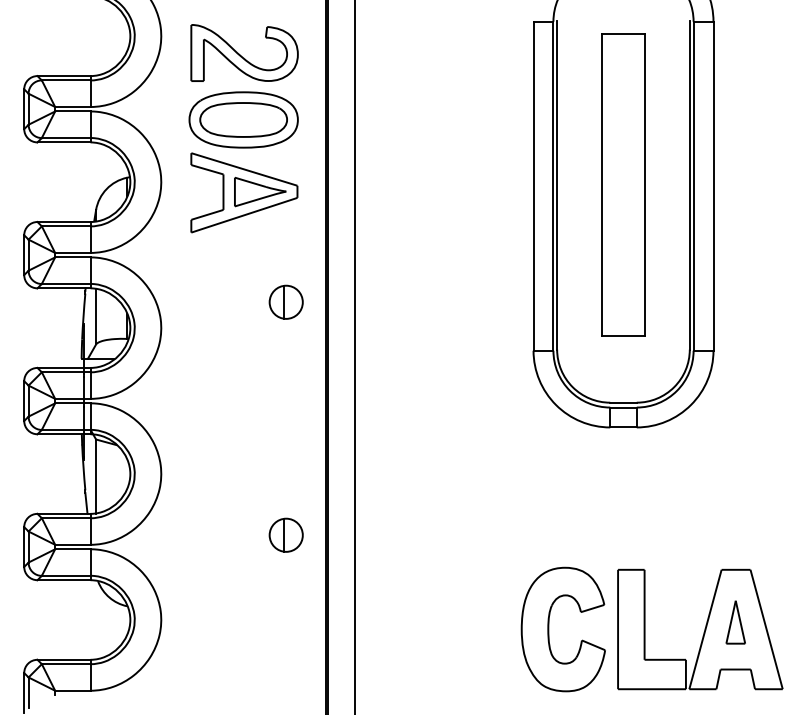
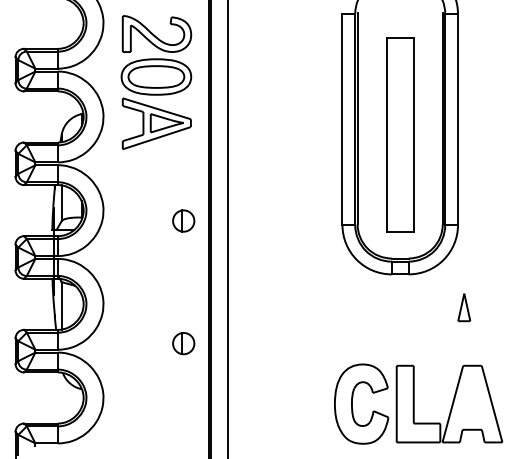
part: (623, 184) -> (400, 134), moved
part: (285, 301) -> (183, 220), moved
part: (736, 622) -> (464, 307), moved

